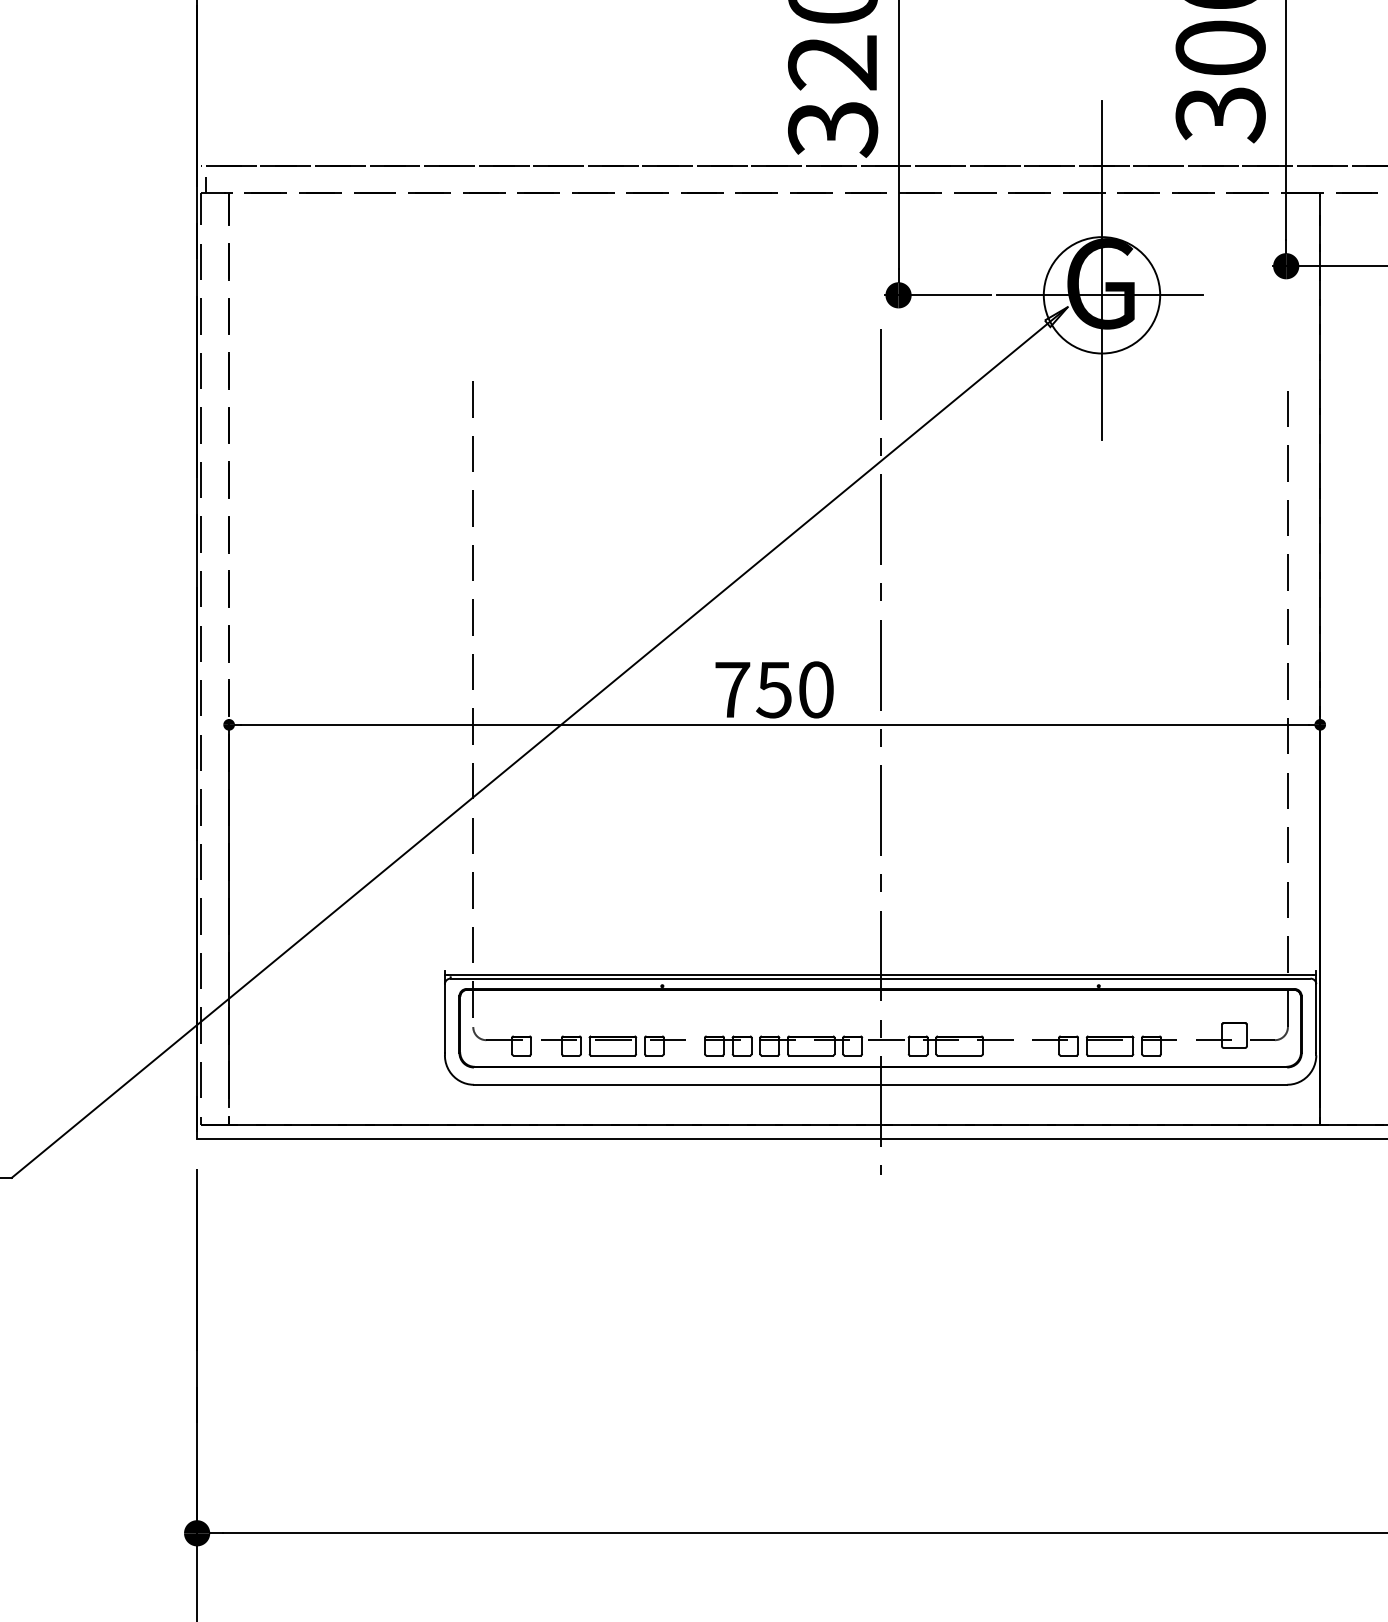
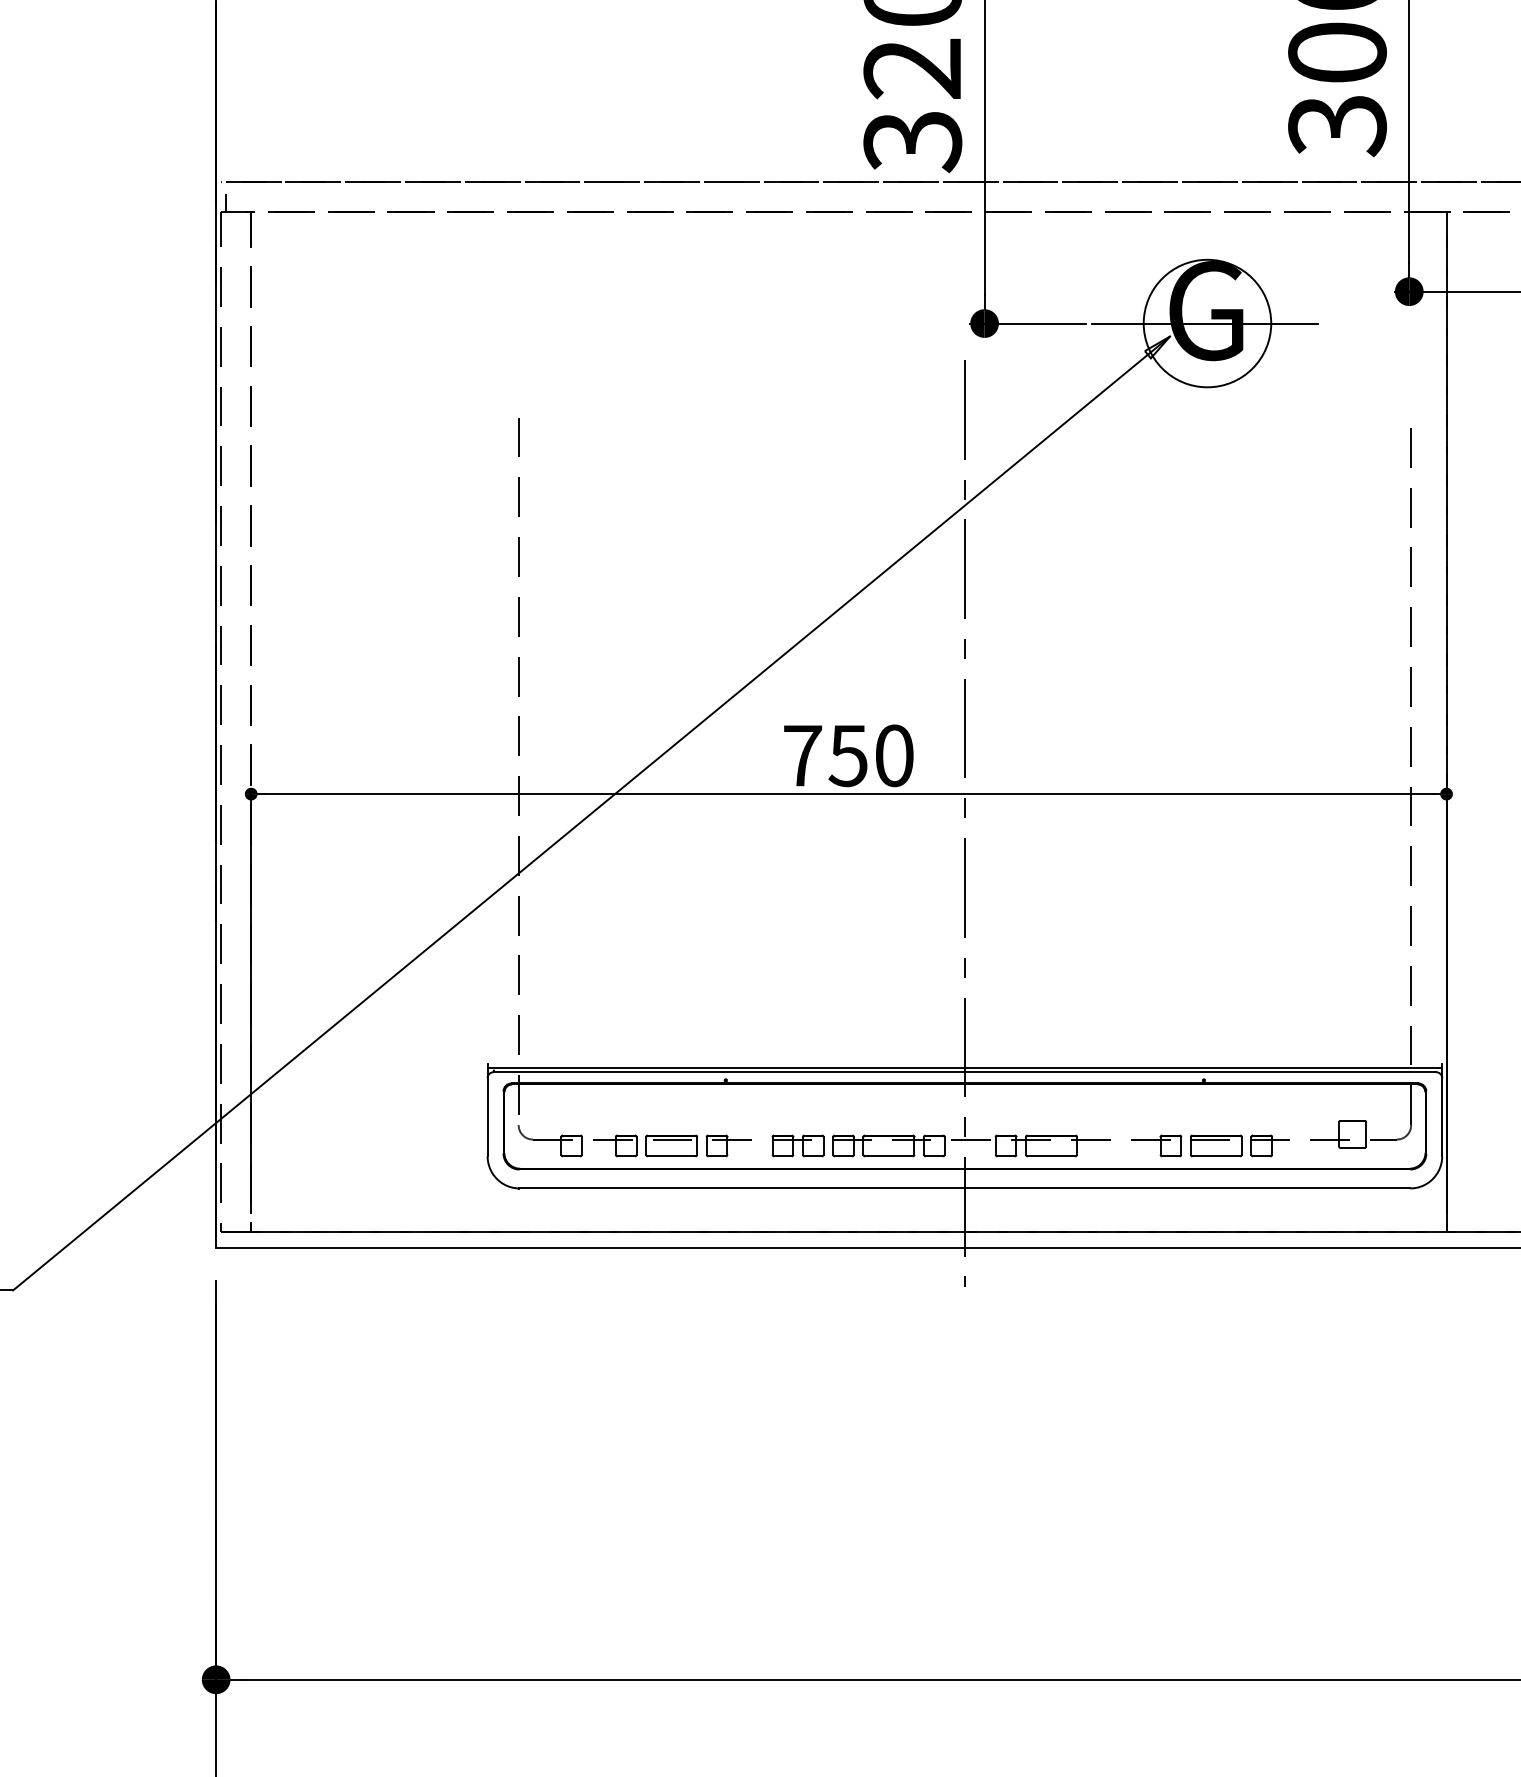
line: (1102, 270) -> (1207, 296), removed

